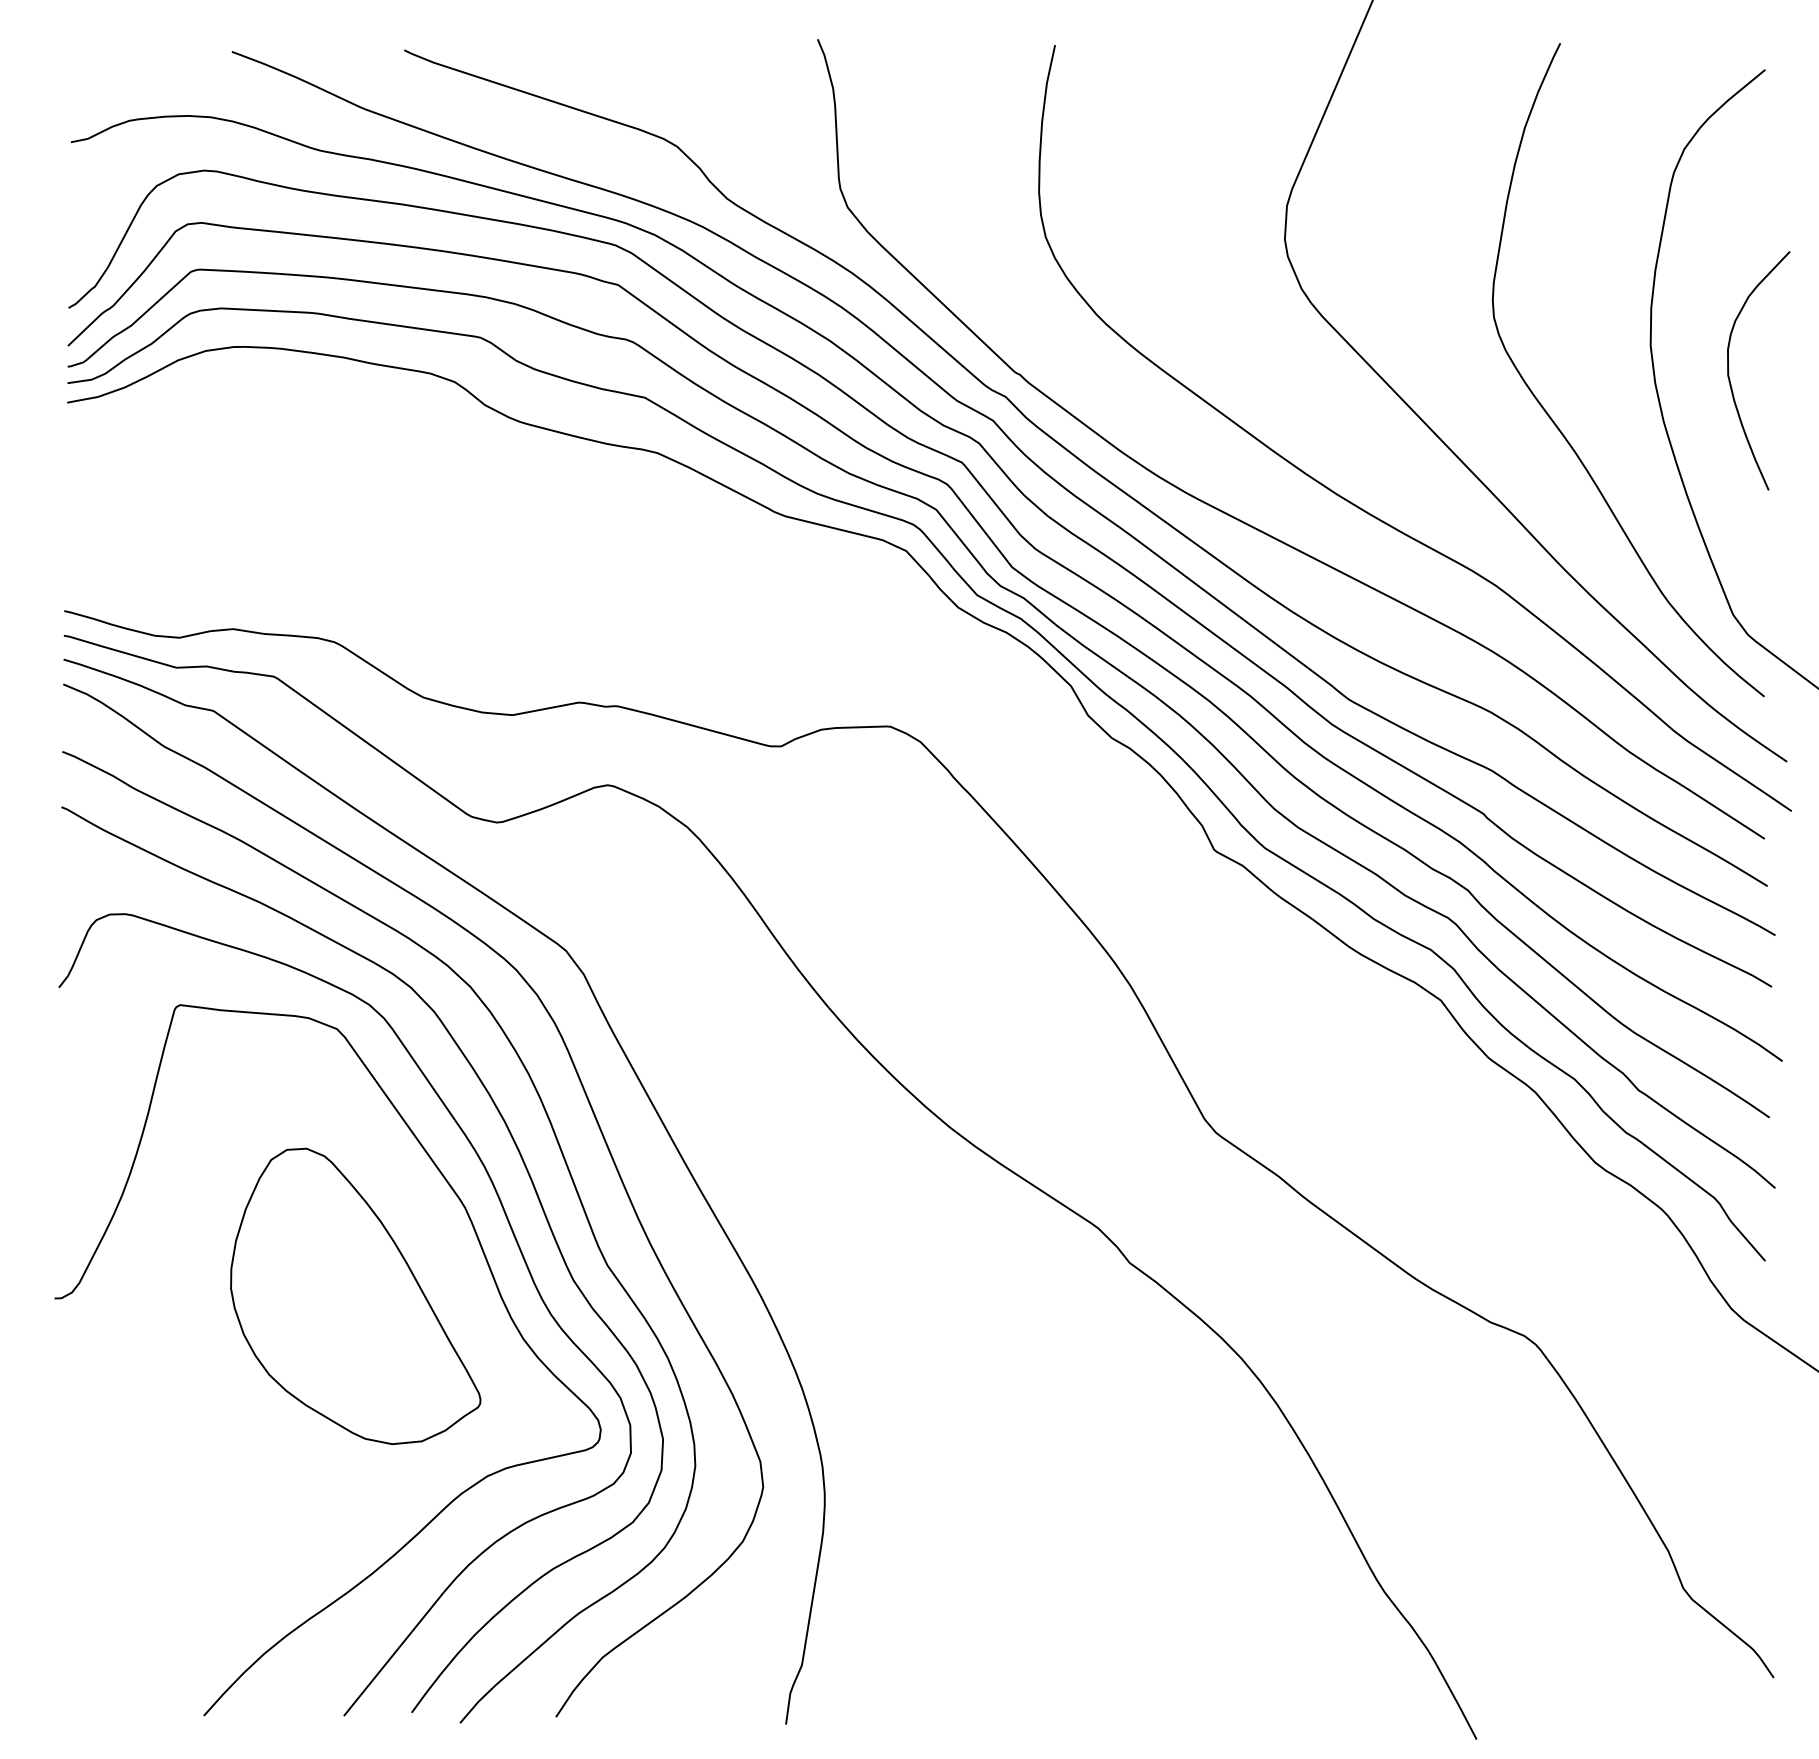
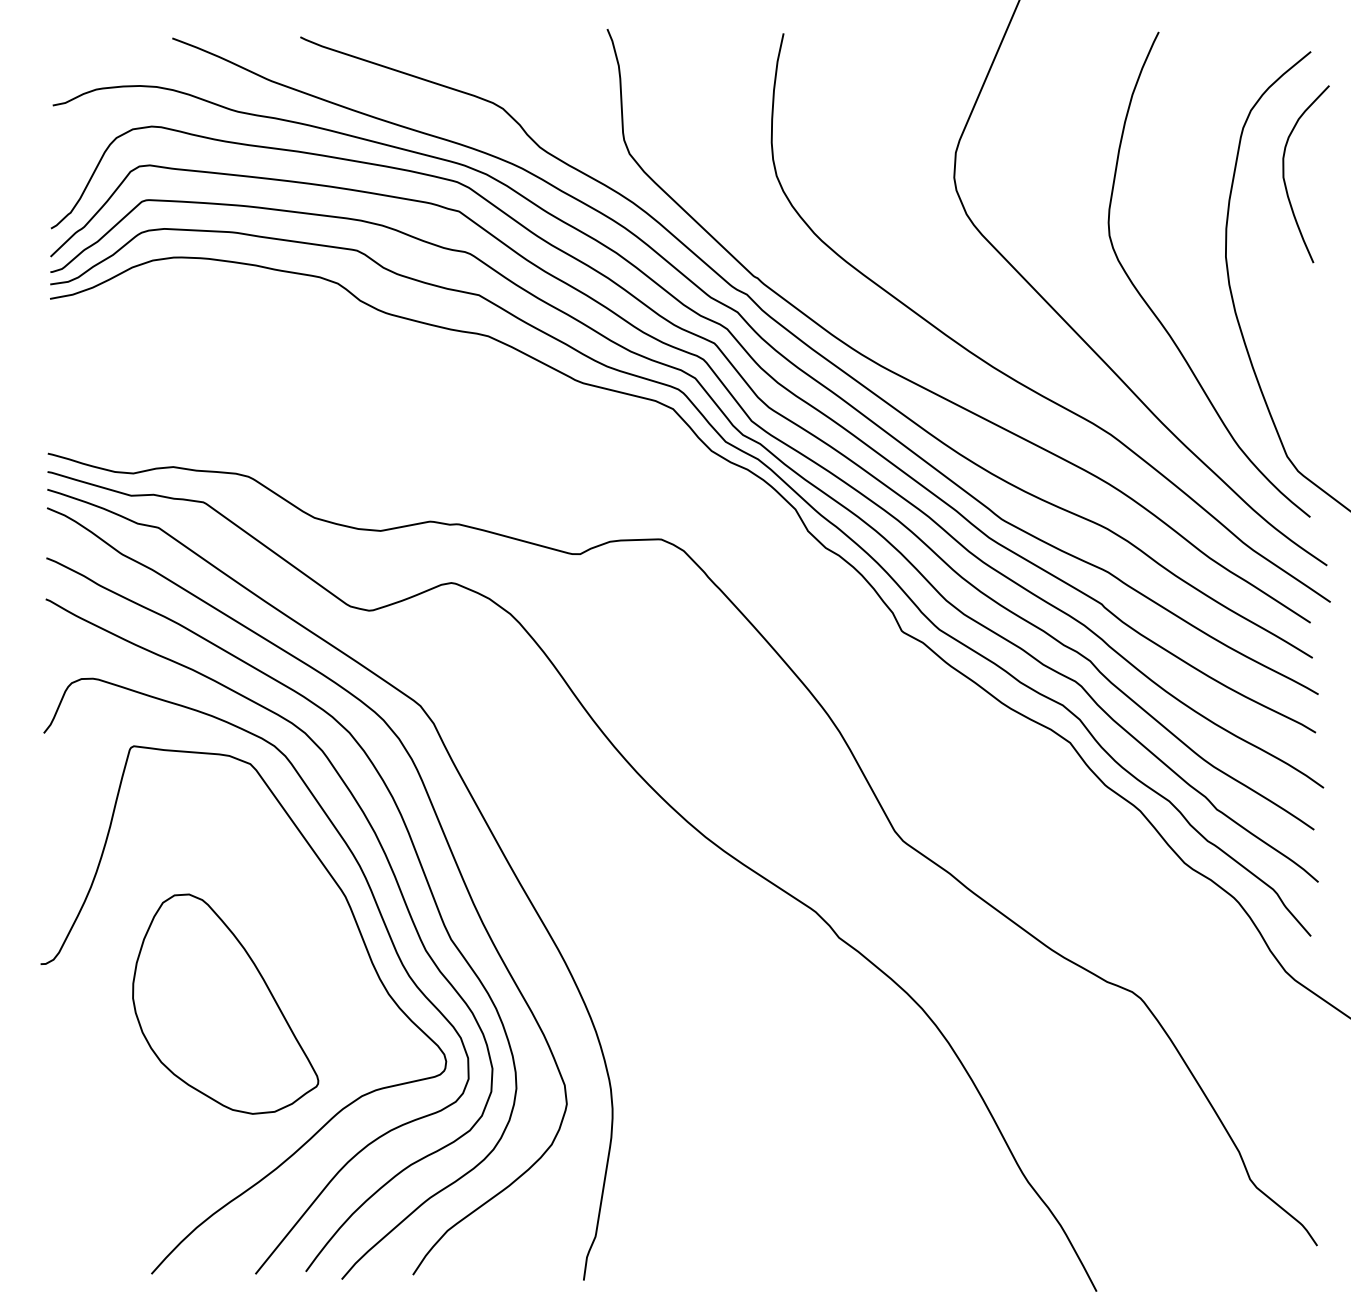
curve: (1729, 370) -> (1284, 174), moved
part: (355, 1296) -> (225, 1004), moved

